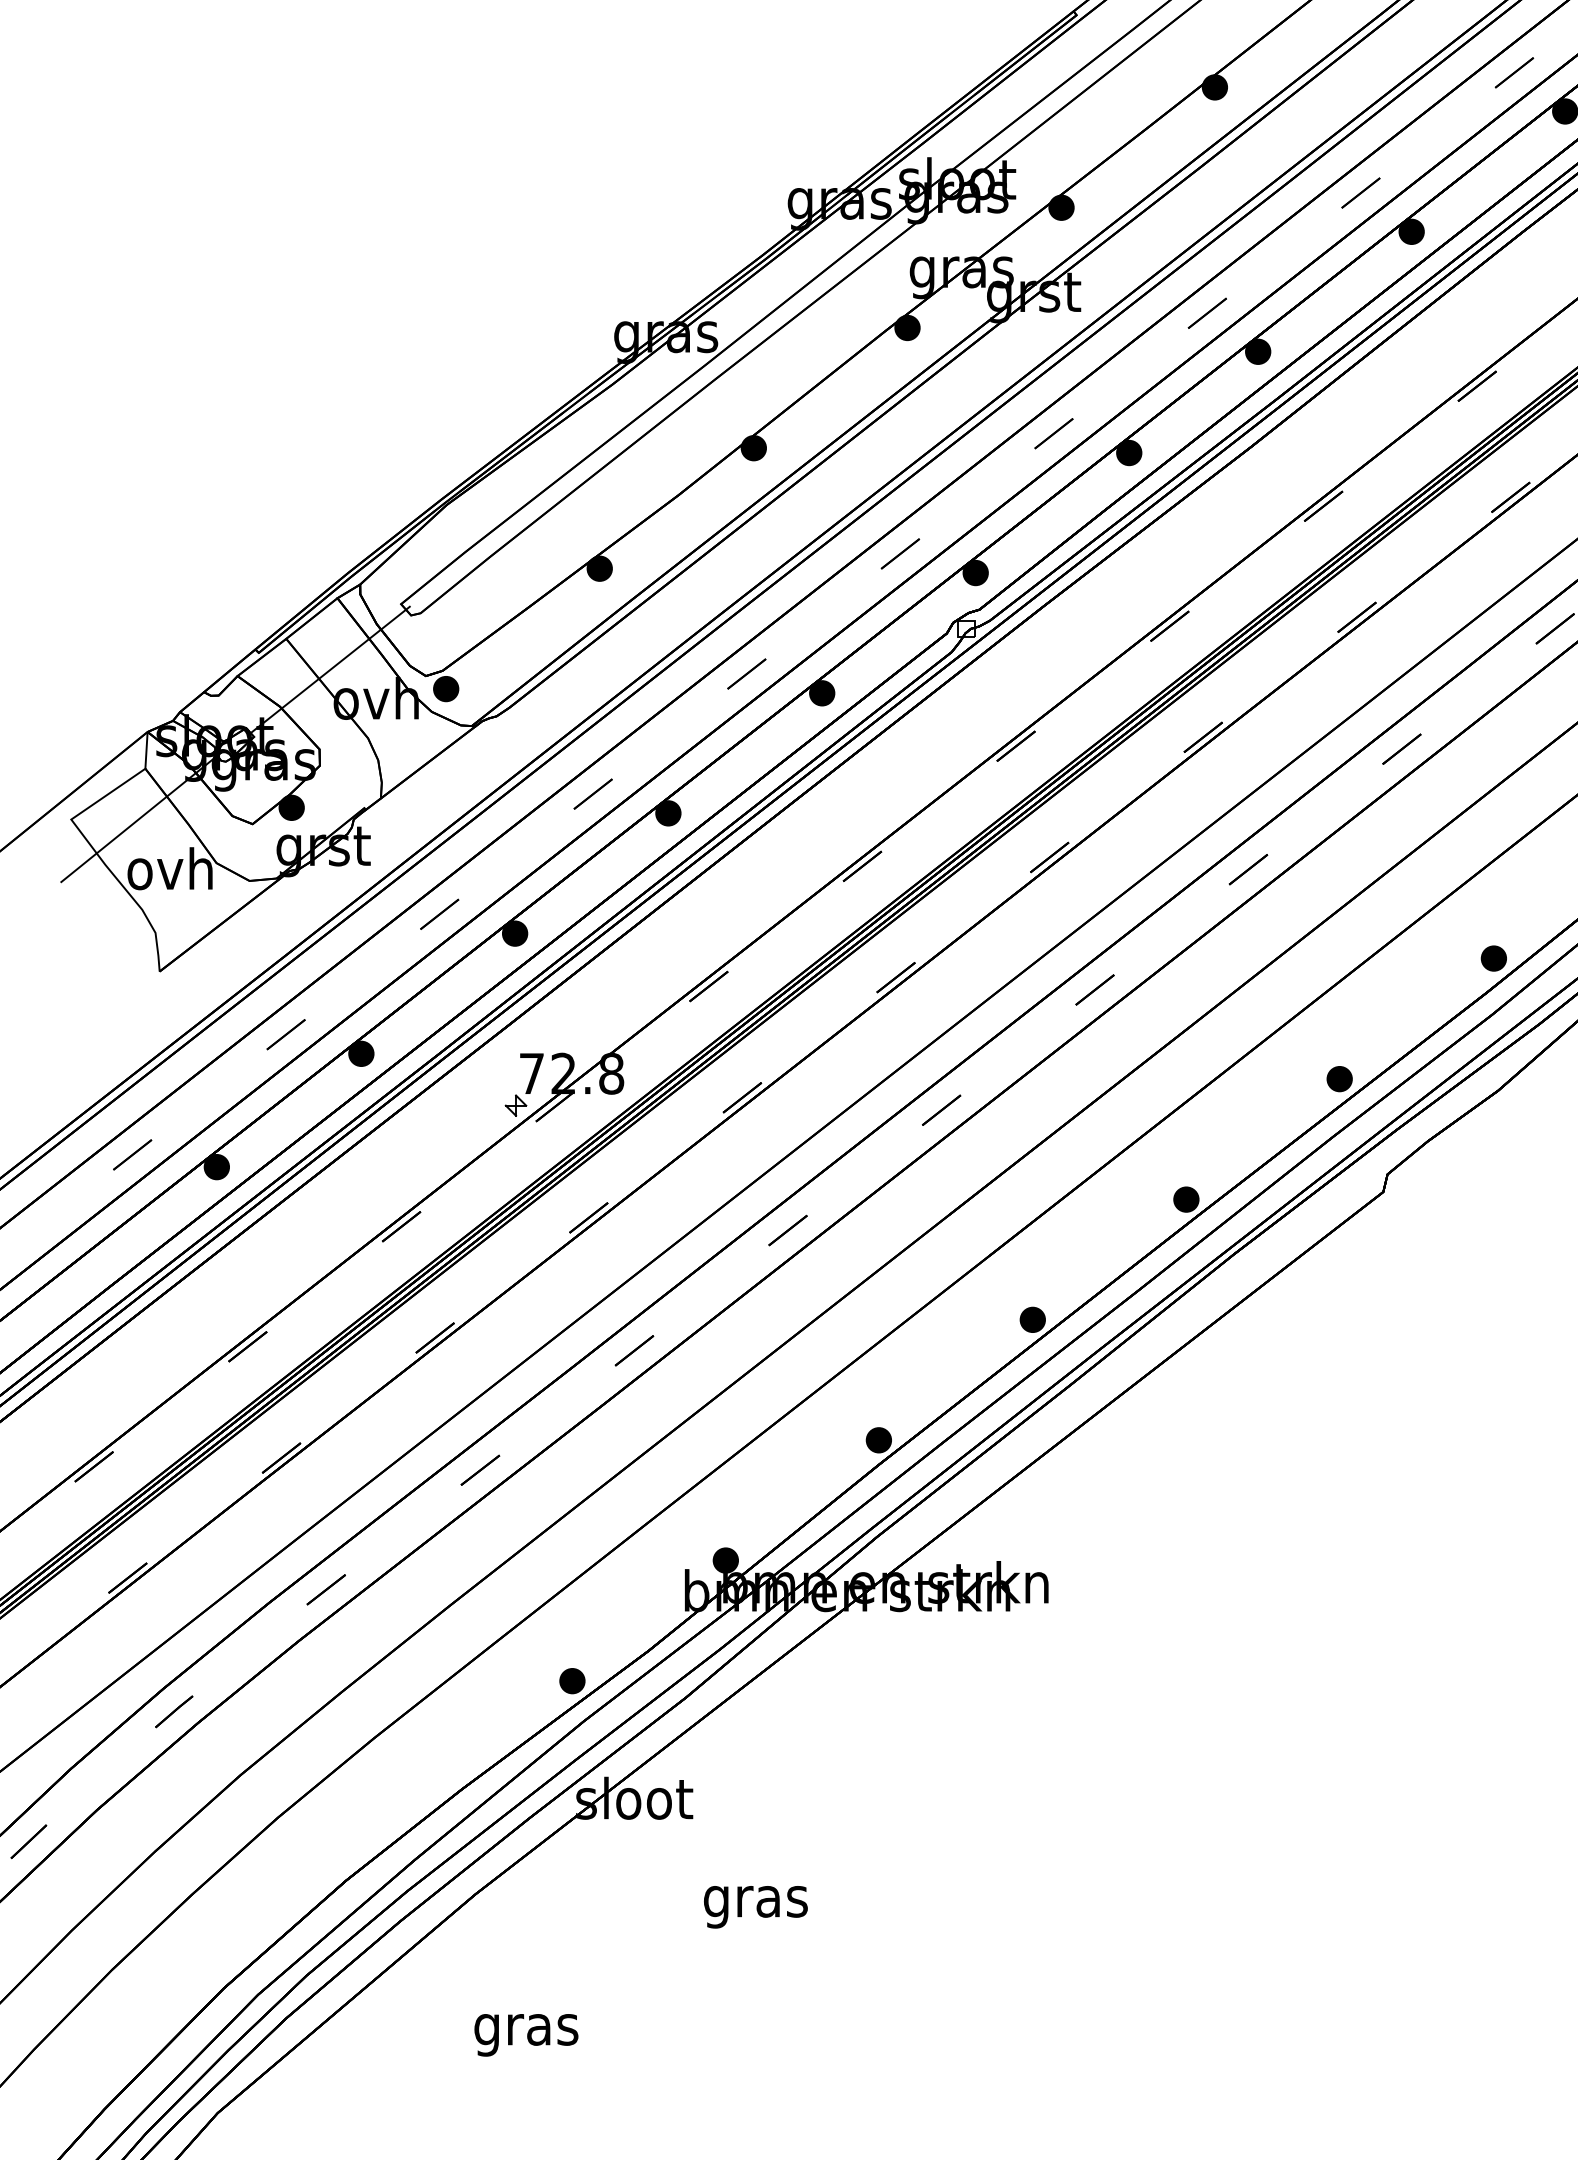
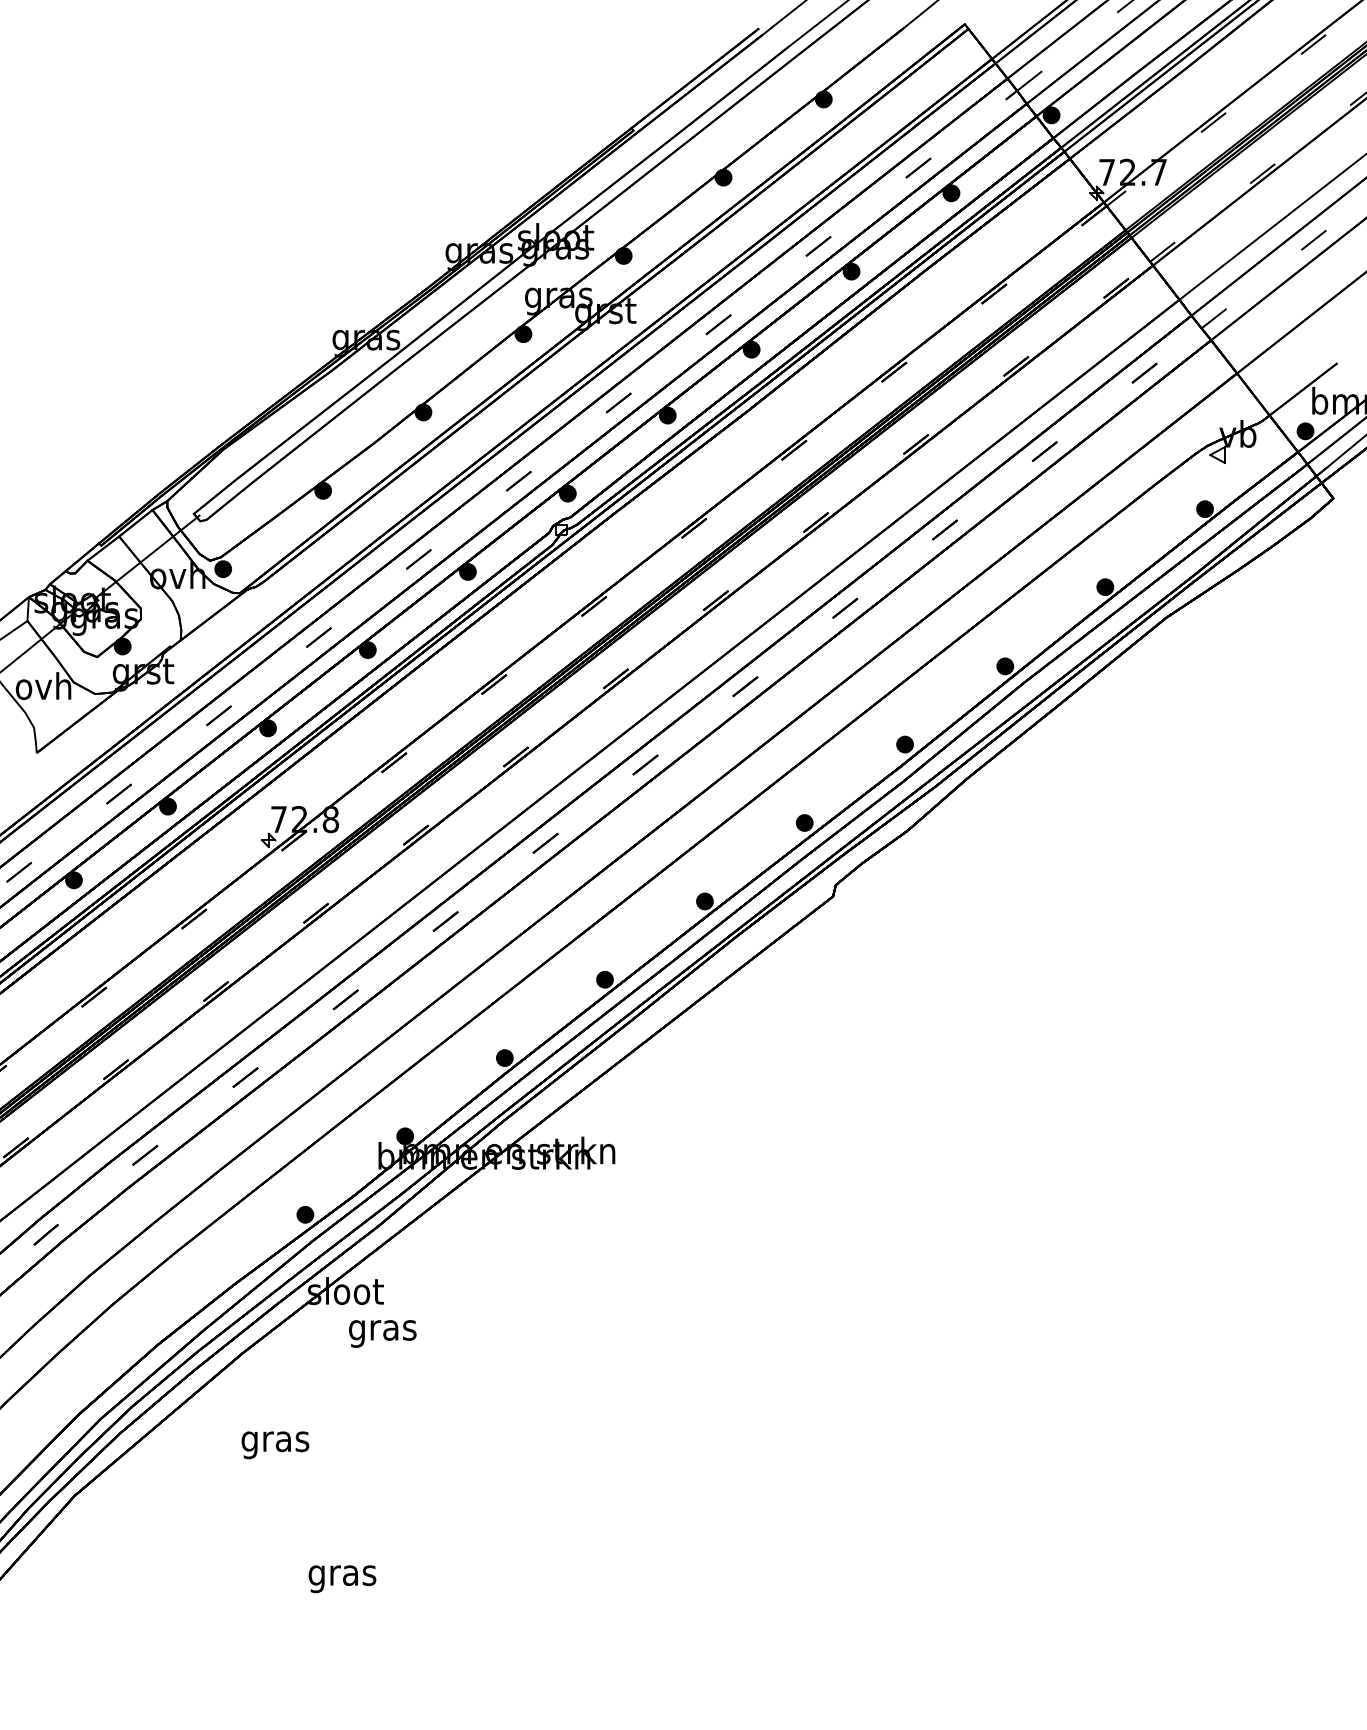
text: (755, 1906) -> (382, 1333), moved

